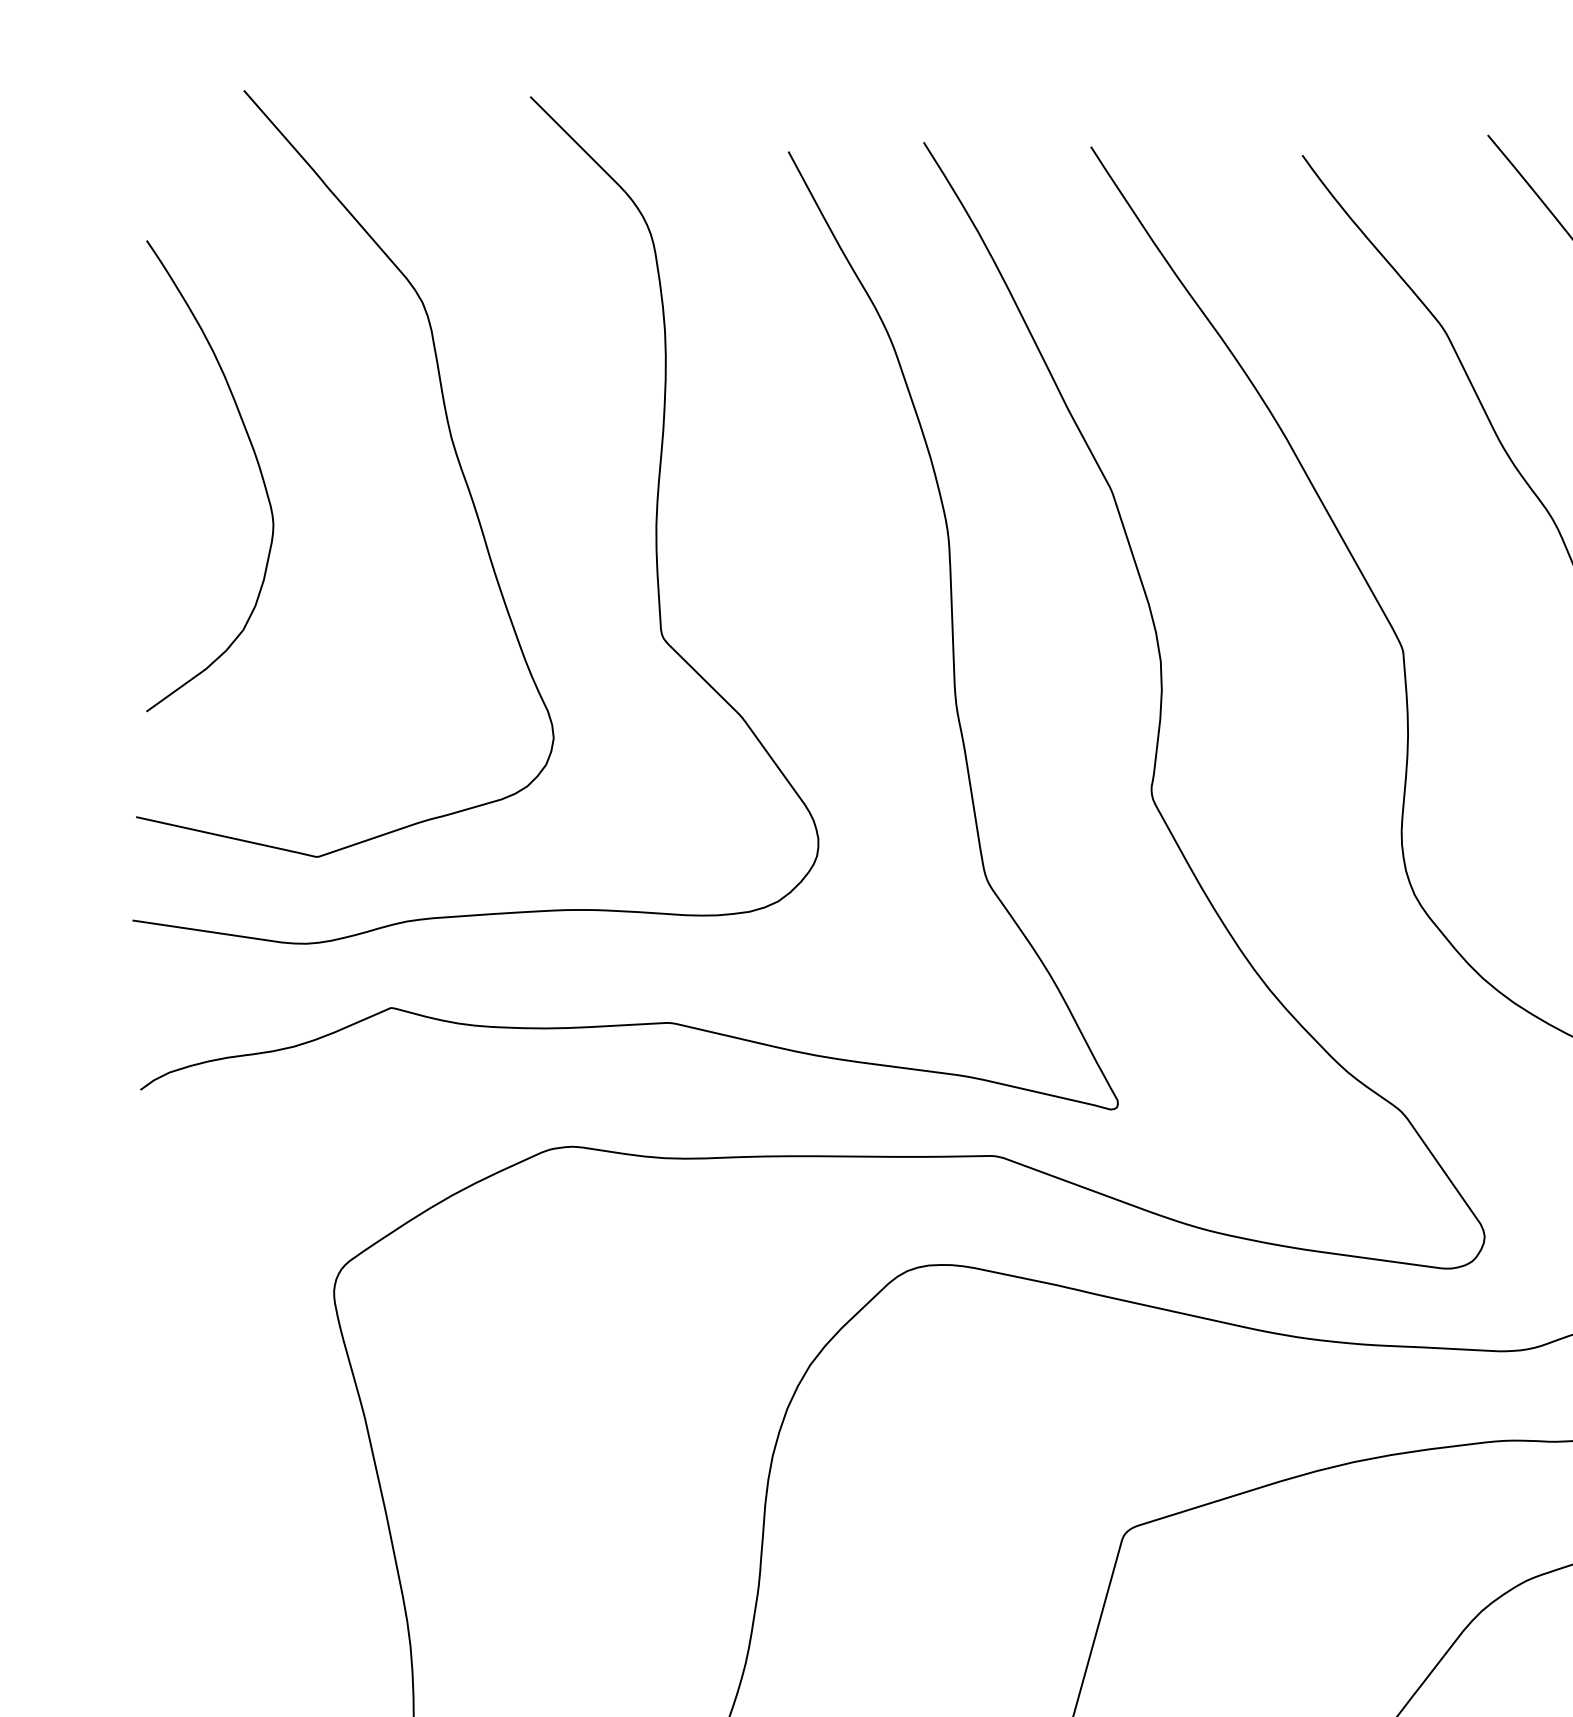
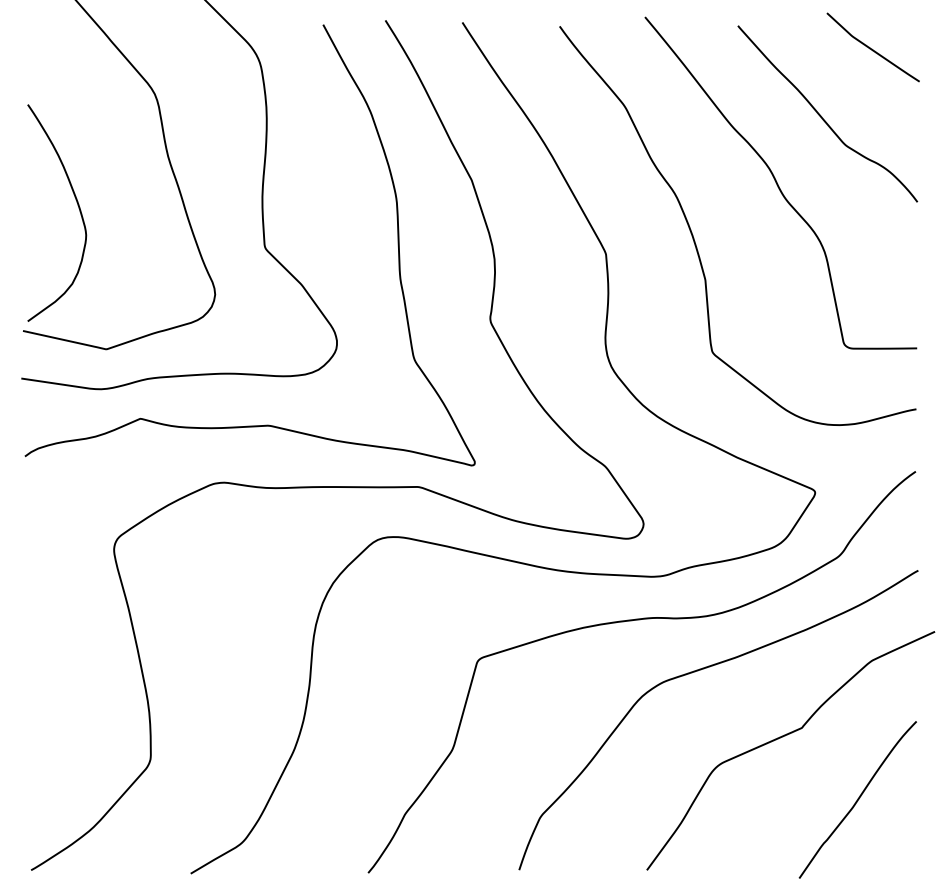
curve: (254, 459) -> (77, 205), moved

